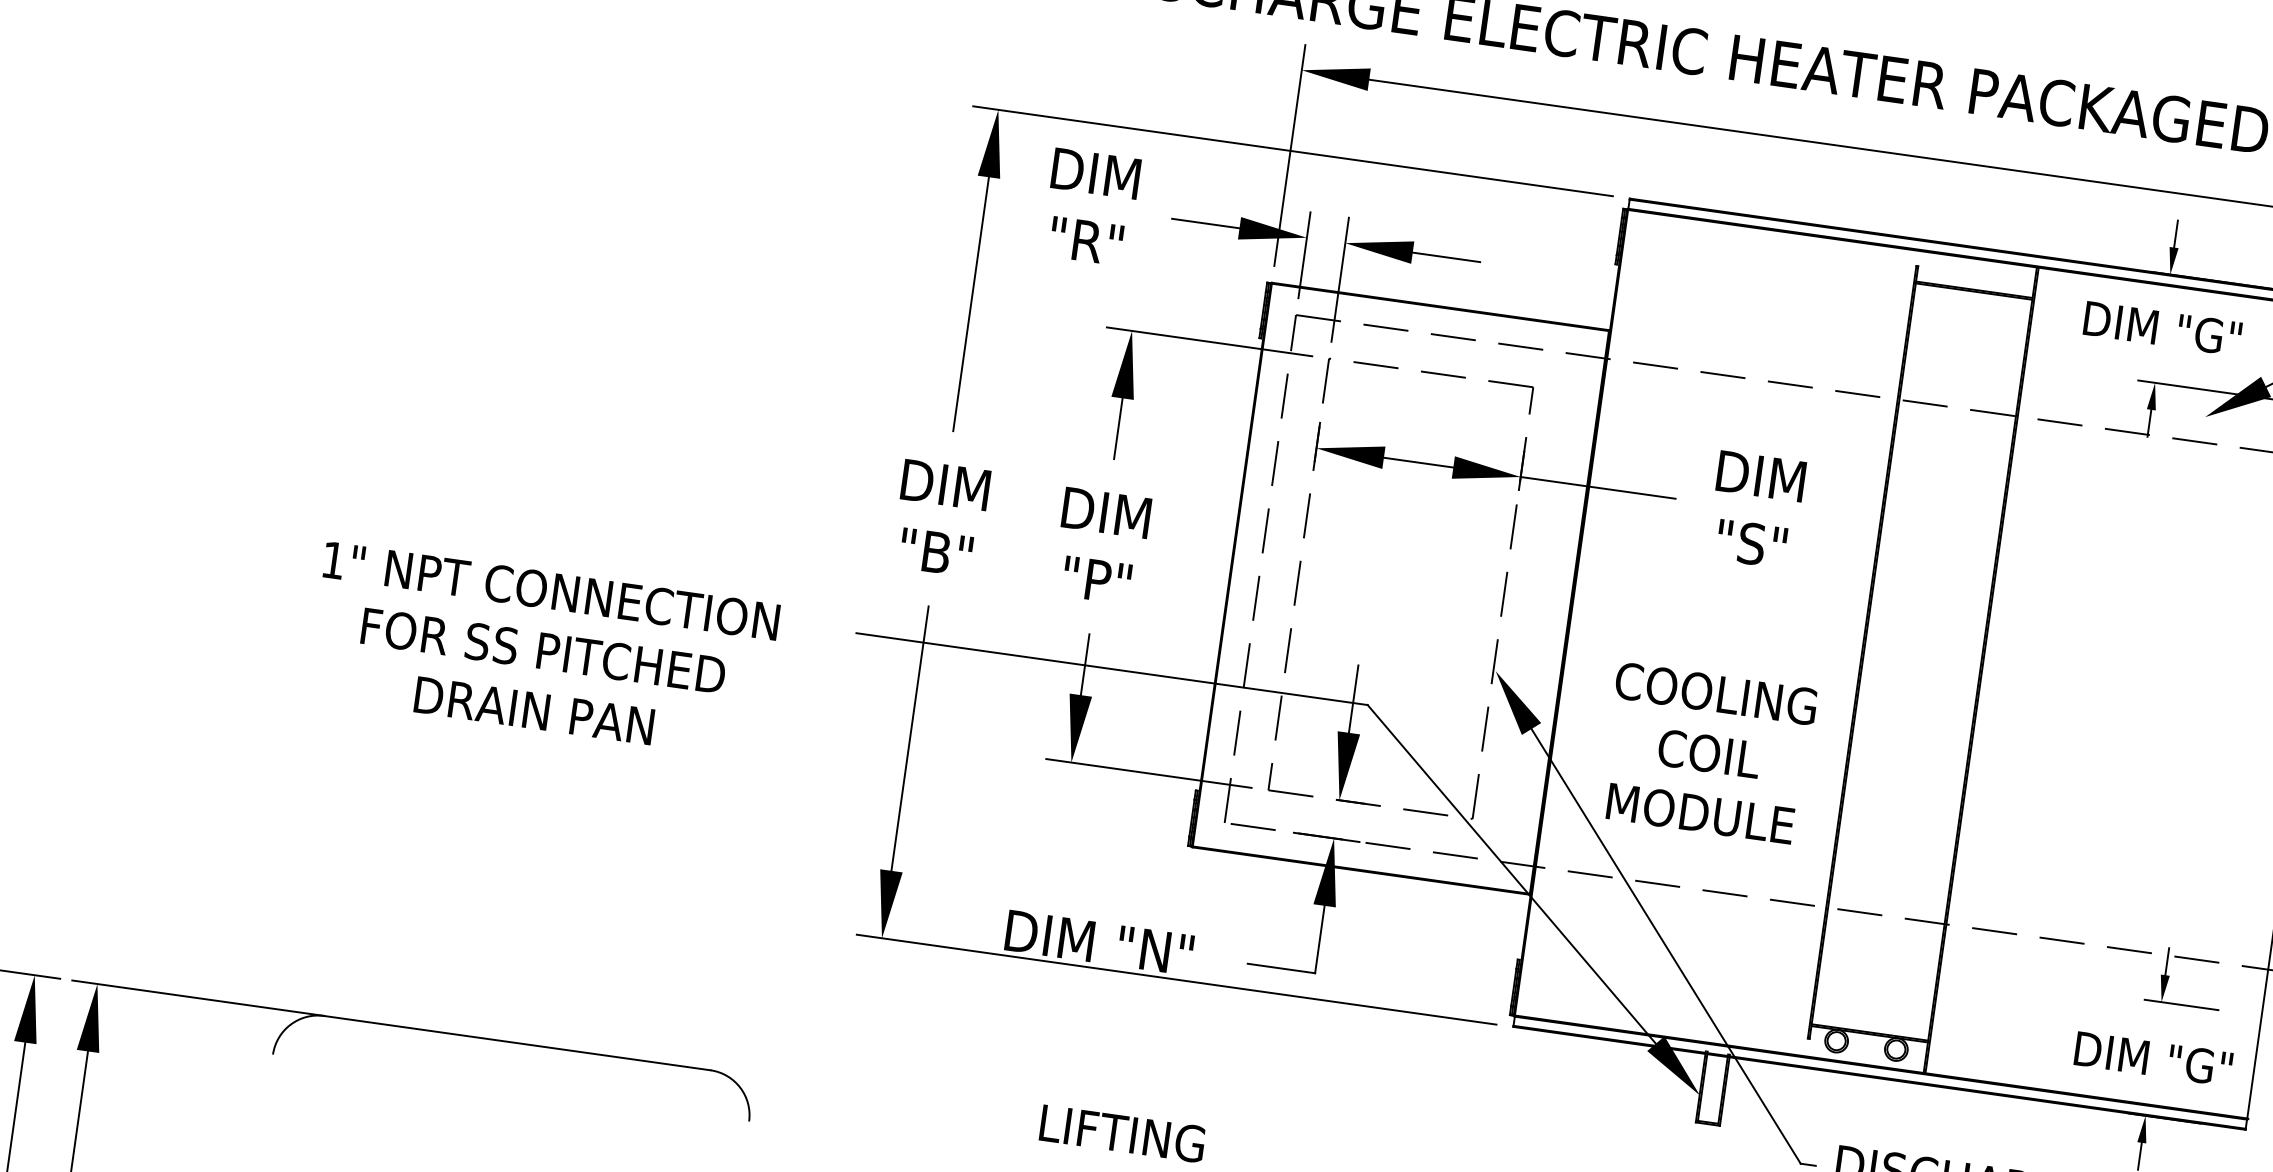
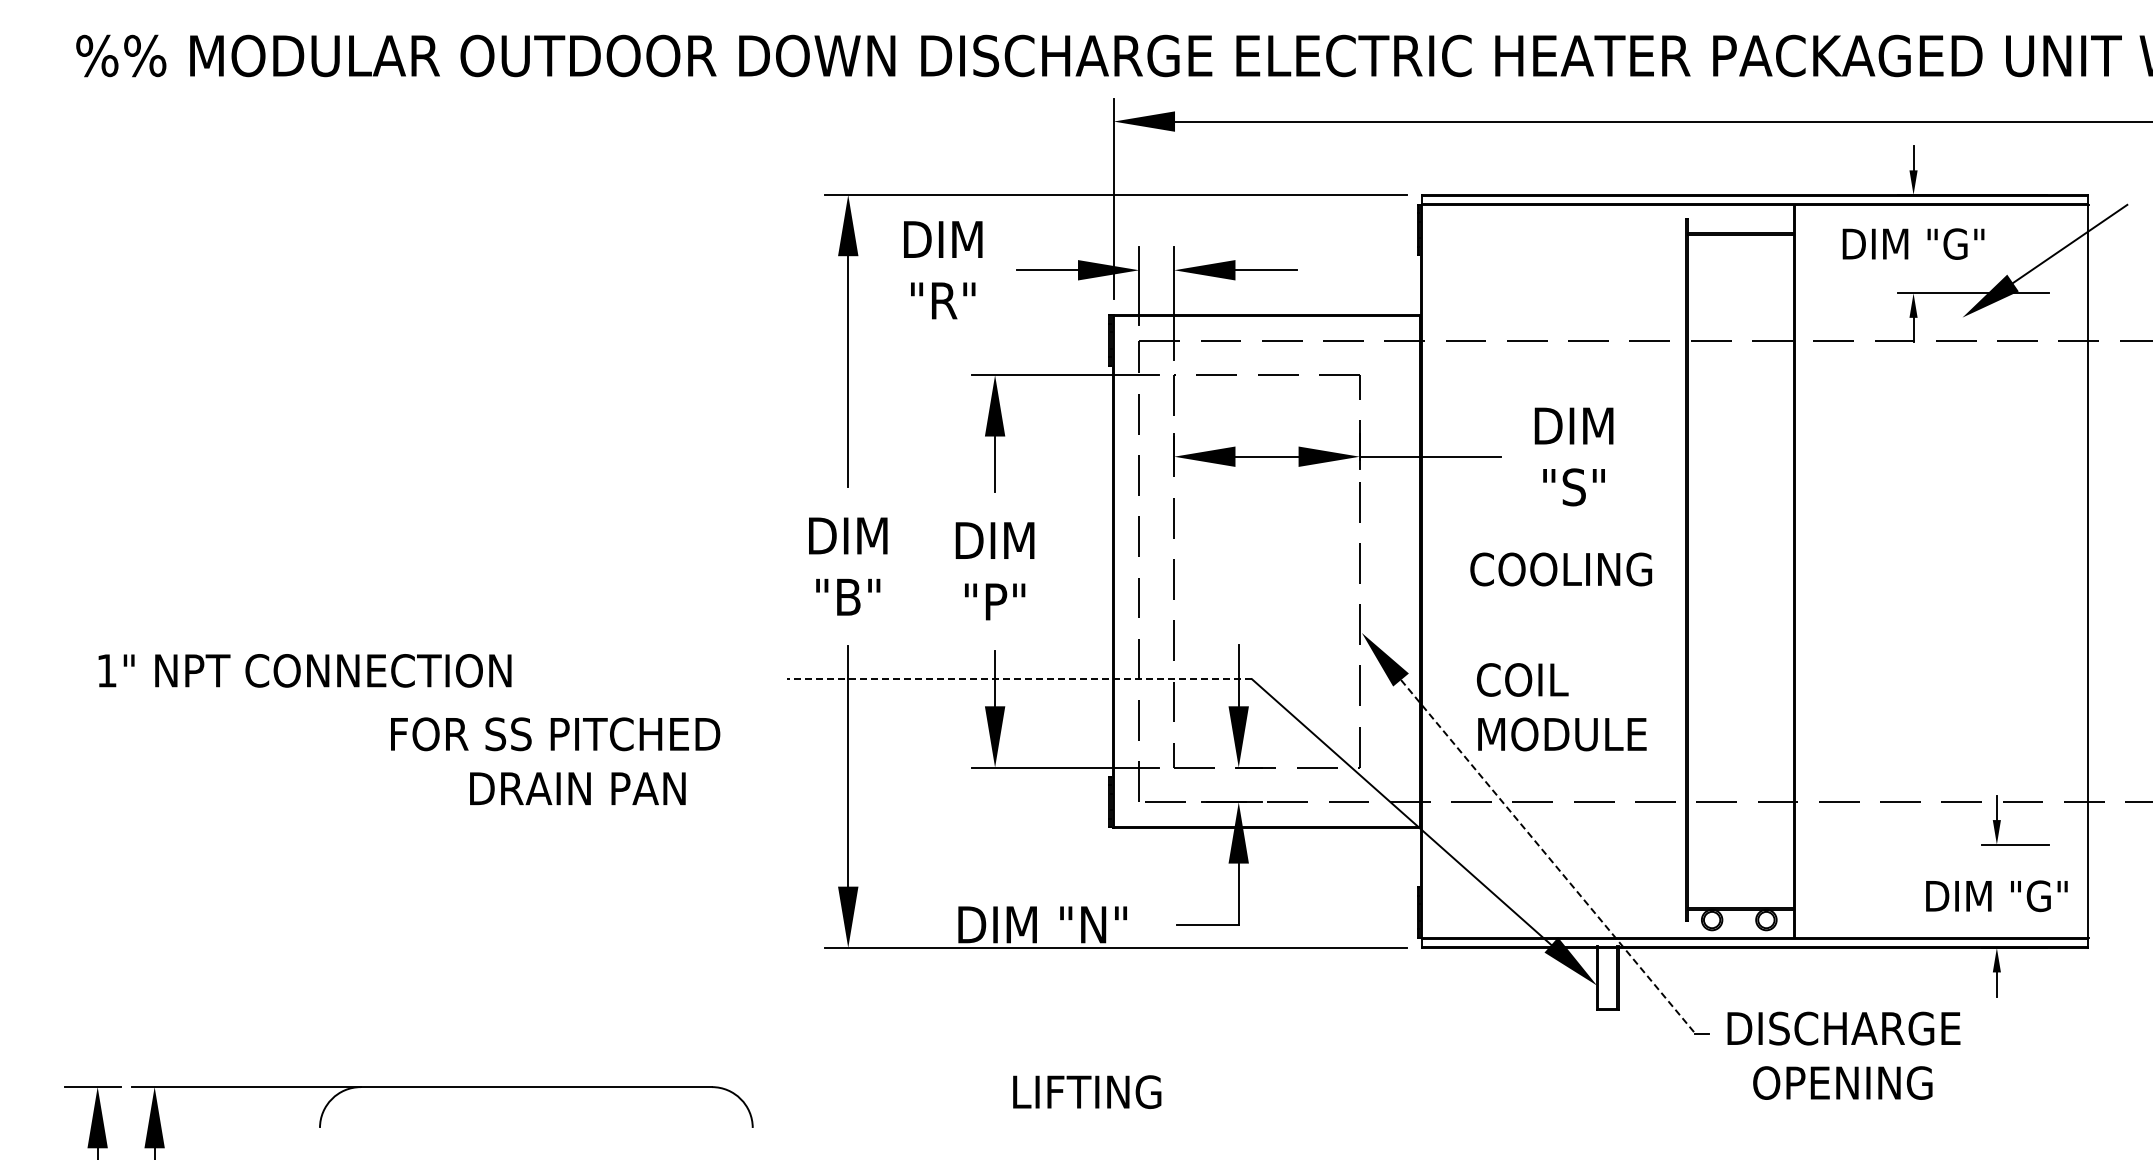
text: (550, 590) -> (304, 670), moved
text: (543, 651) -> (555, 734), moved
line: (1111, 669) -> (1019, 679), solid -> dashed
text: (1716, 693) -> (1561, 569), moved
text: (533, 710) -> (577, 788), moved
text: (1709, 753) -> (1522, 679), moved
line: (1666, 947) -> (1548, 857), solid -> dashed

